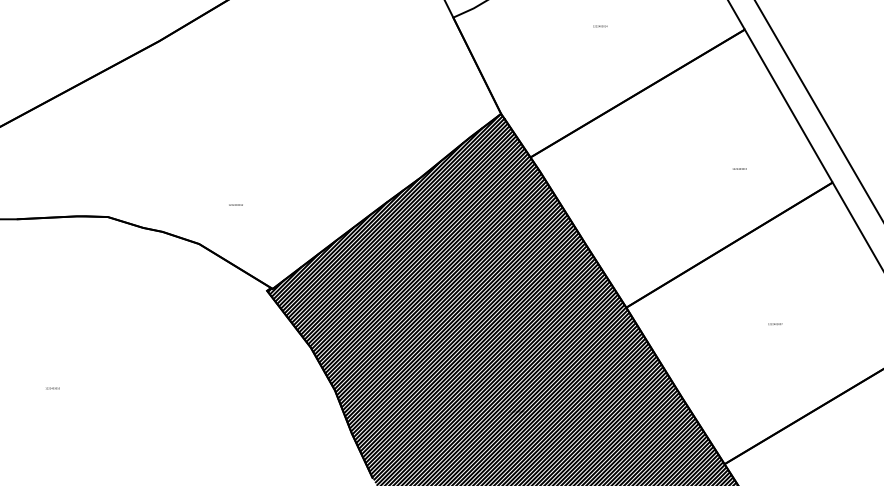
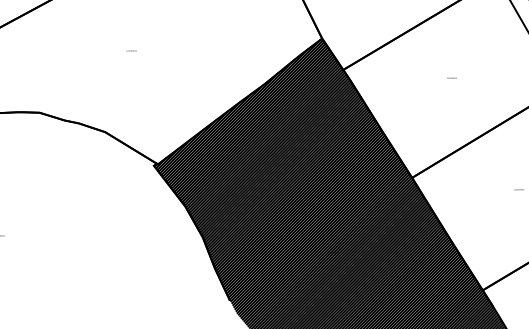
text: (739, 168) -> (451, 77), moved
text: (235, 204) -> (131, 50), moved

